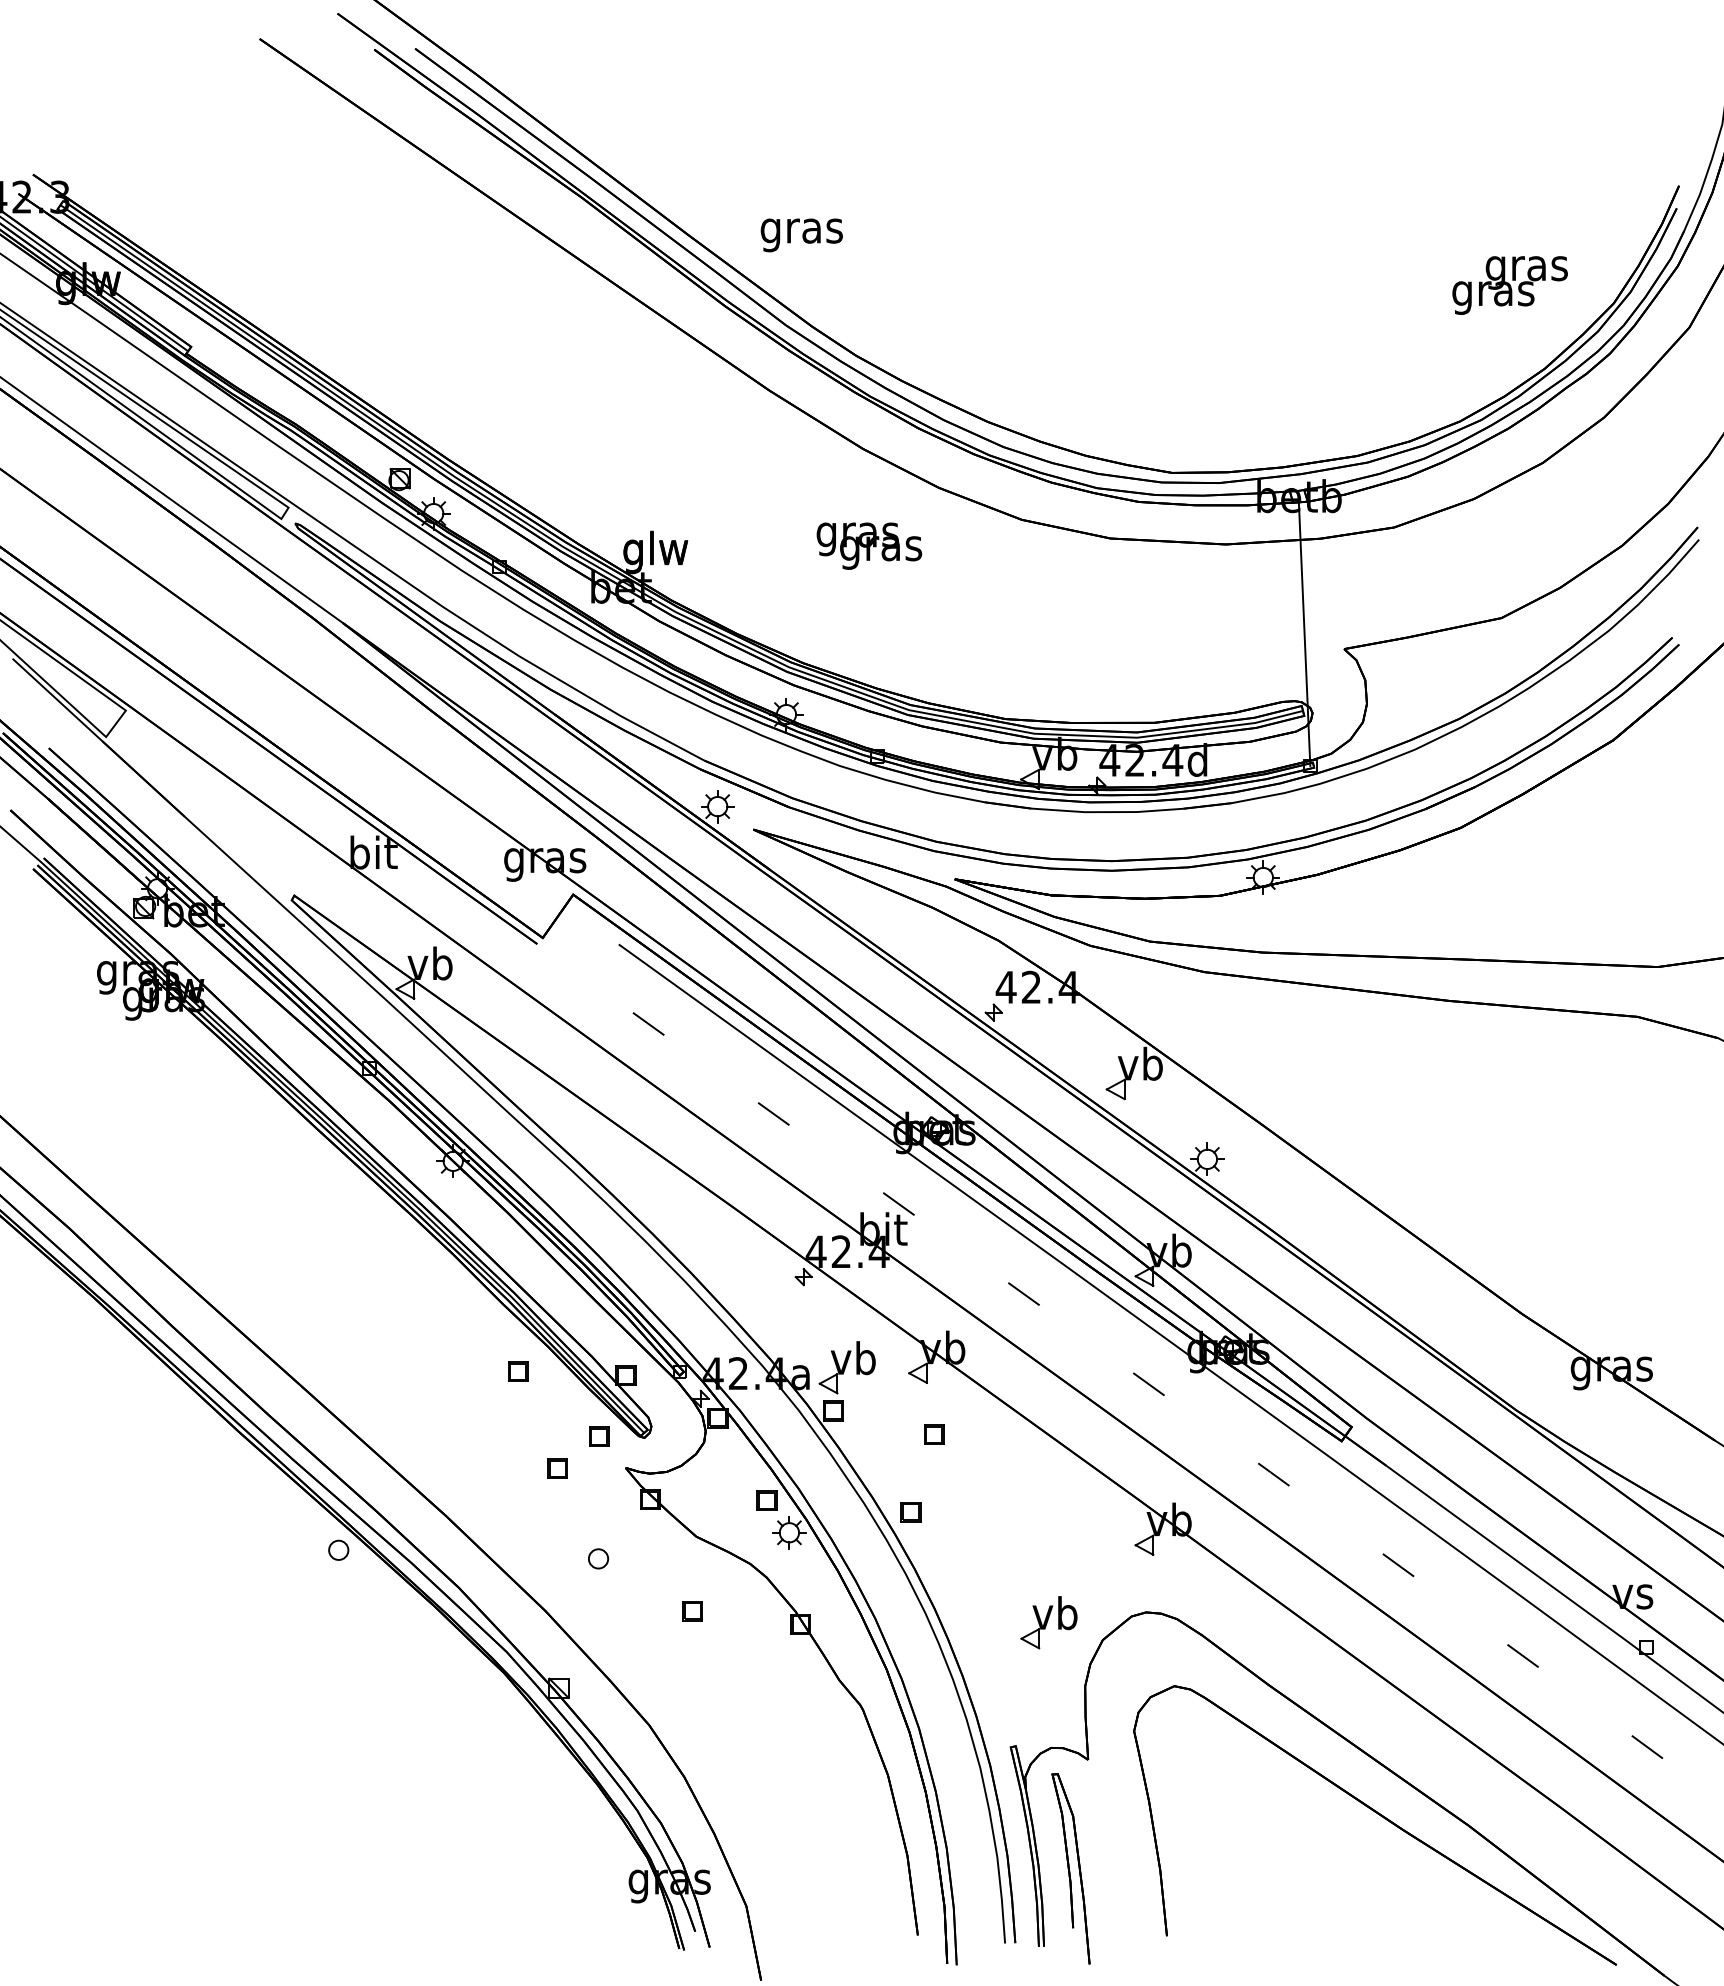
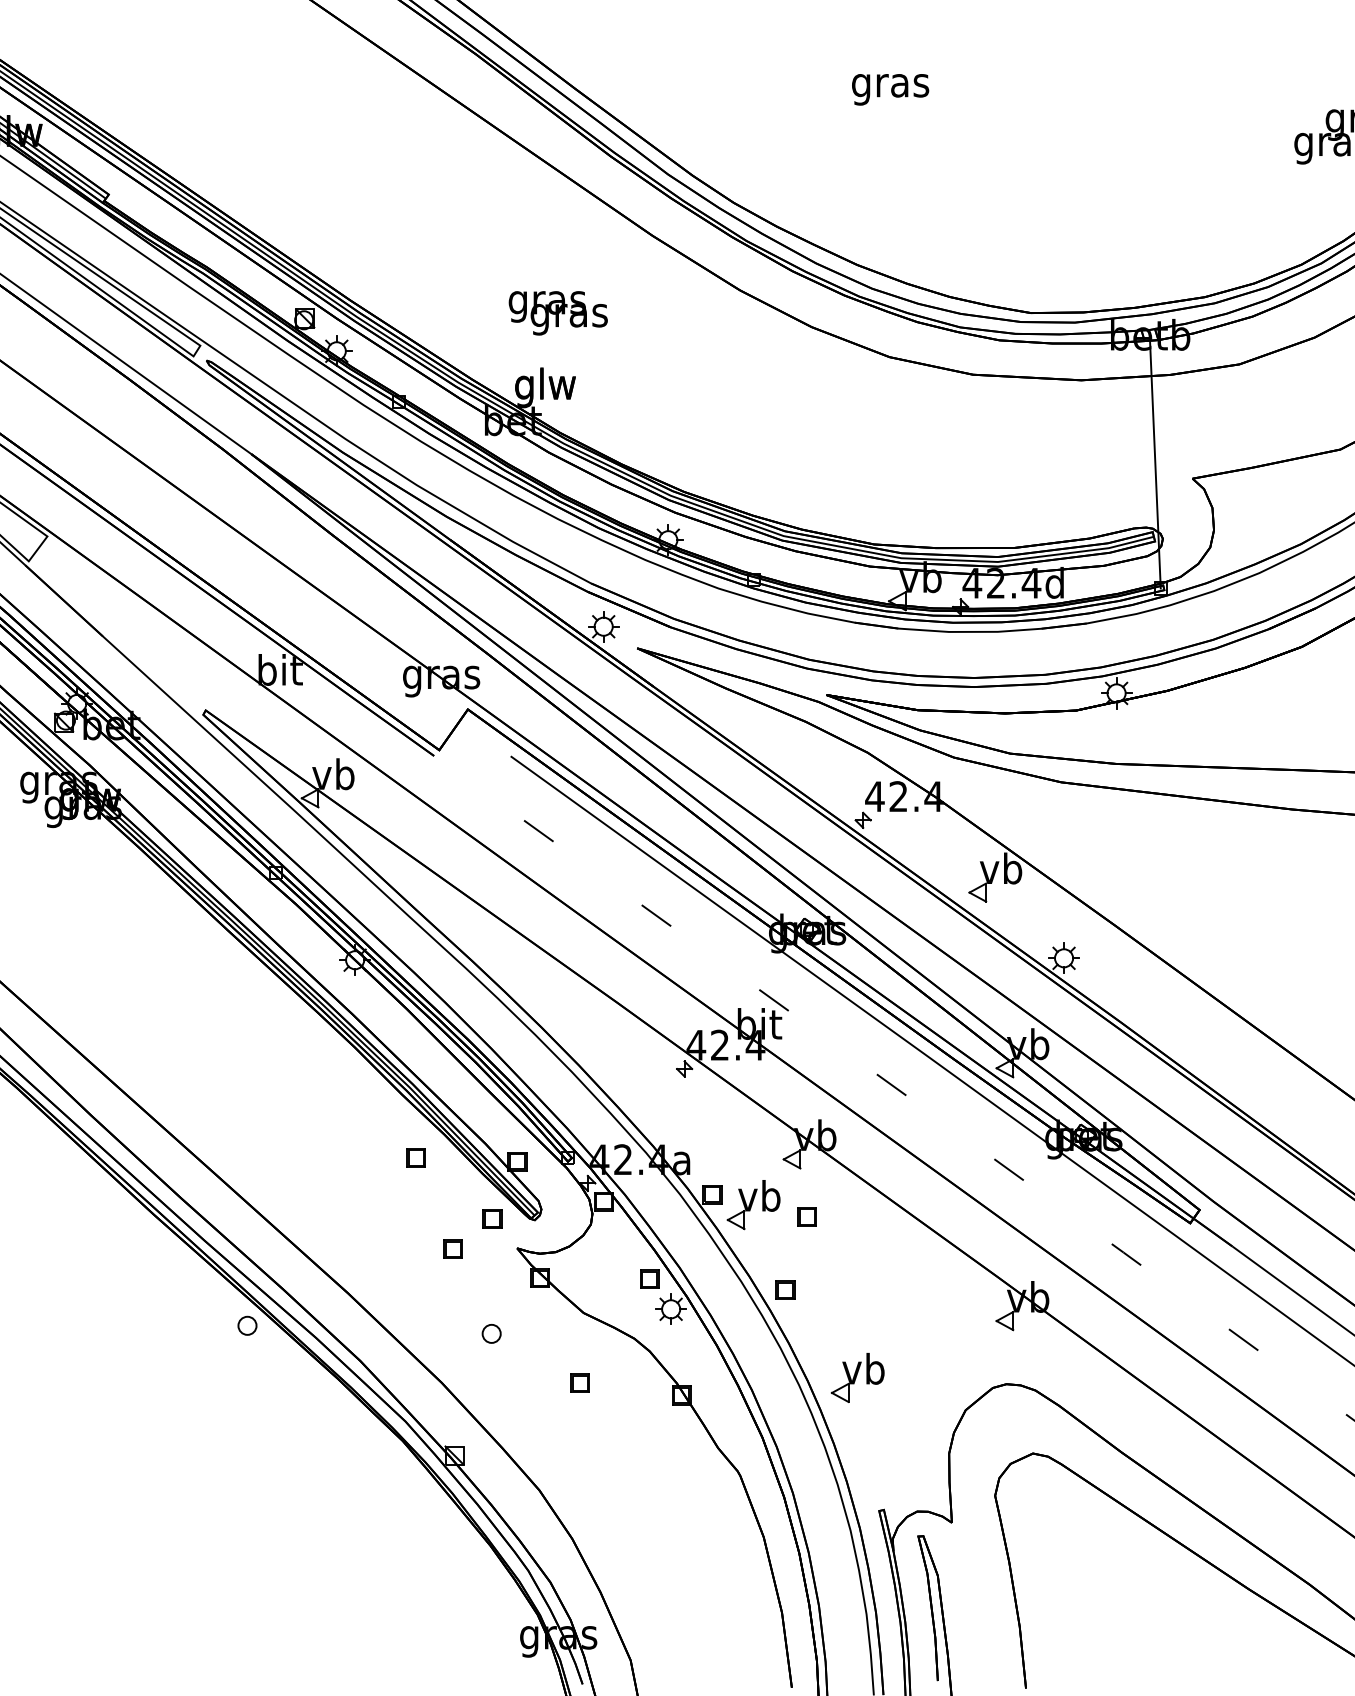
text: (801, 235) -> (890, 89), moved
text: (869, 545) -> (558, 312), moved
part: (846, 1367) -> (752, 1204), moved
part: (1048, 1622) -> (857, 1377), moved

